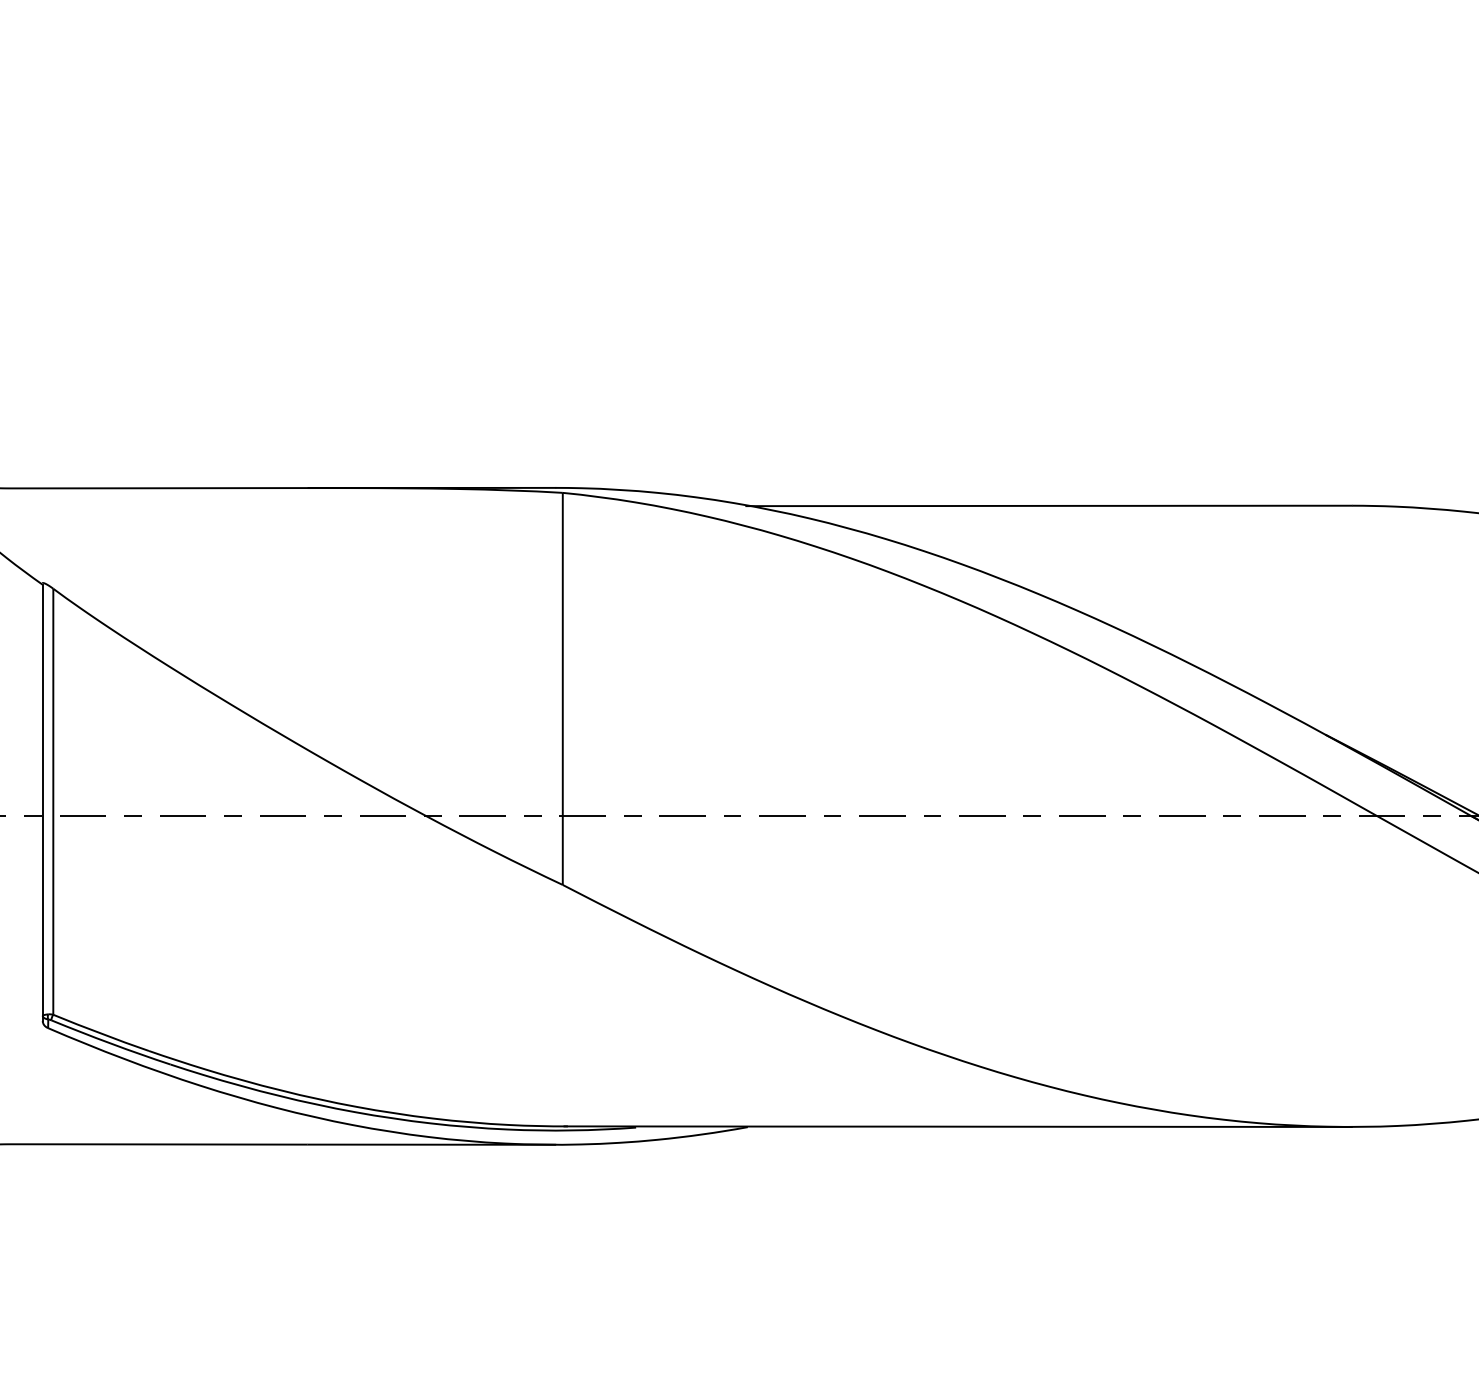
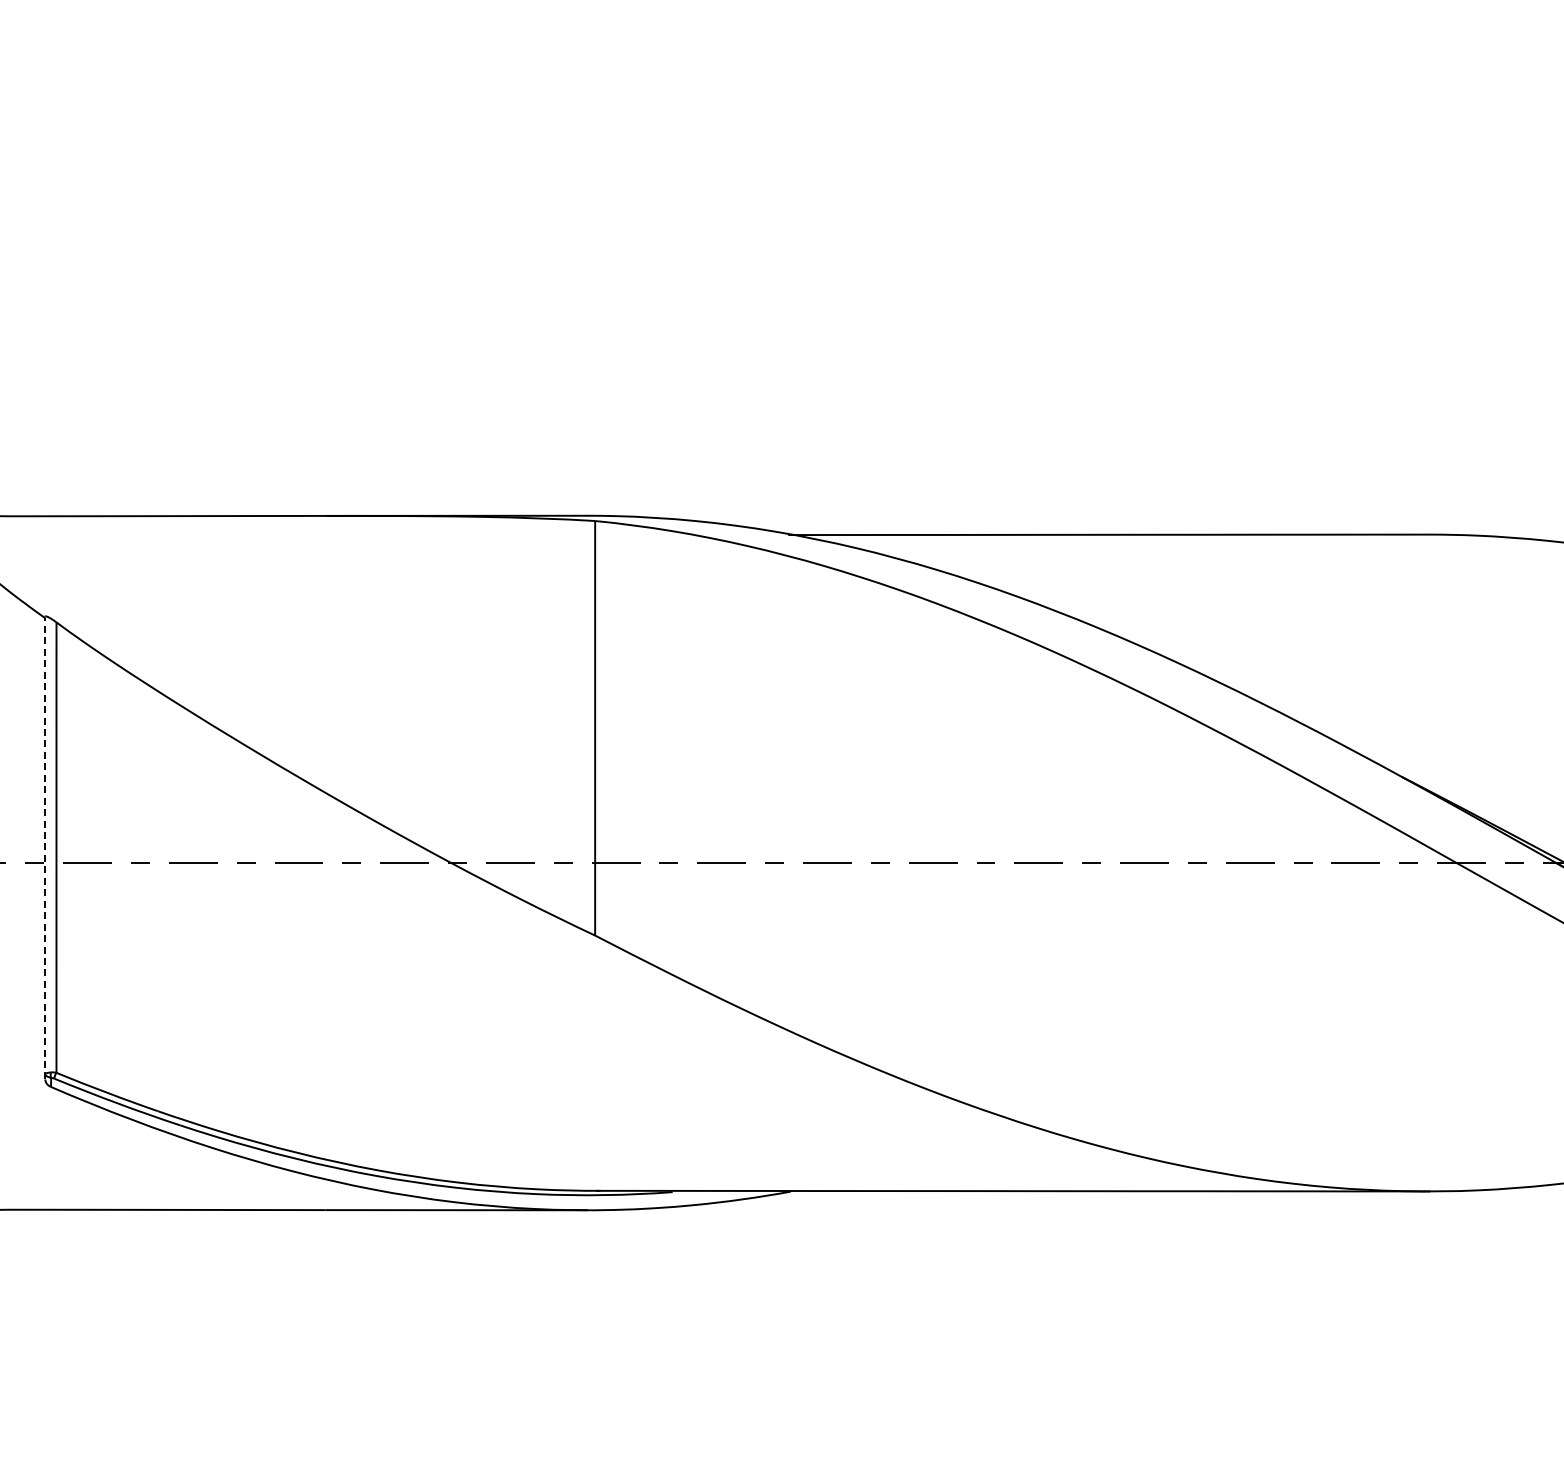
line: (42, 802) -> (45, 848), solid -> dashed

